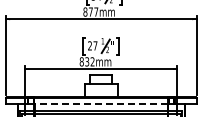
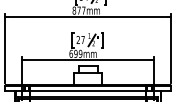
text: (86, 61) -> (75, 53), 832mm -> 699mm
line: (100, 104) -> (87, 90), dashed -> solid

